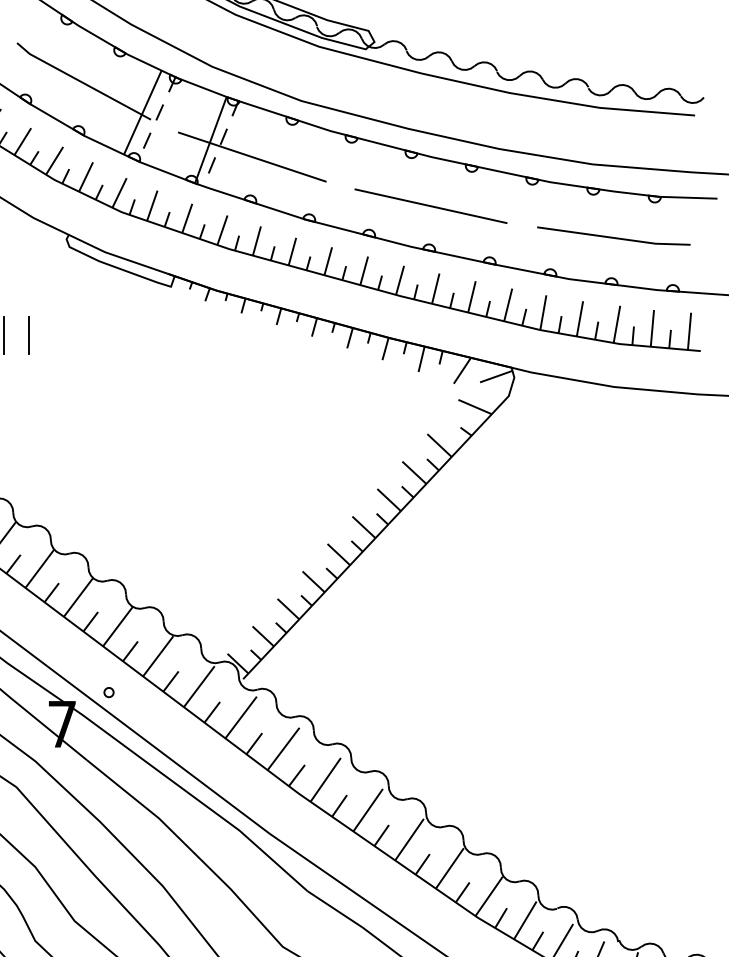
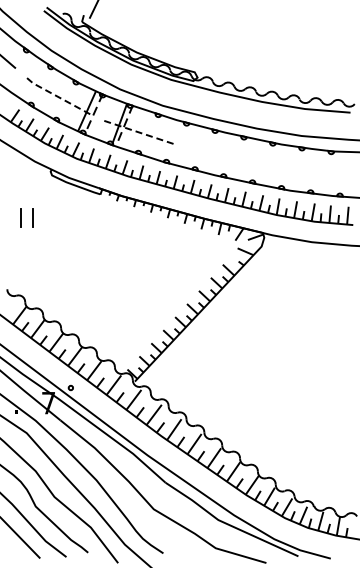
line: (80, 81) -> (57, 96), solid -> dashed
line: (252, 157) -> (139, 132), solid -> dashed
line: (430, 205) -> (224, 155), removed
line: (613, 236) -> (311, 170), removed

